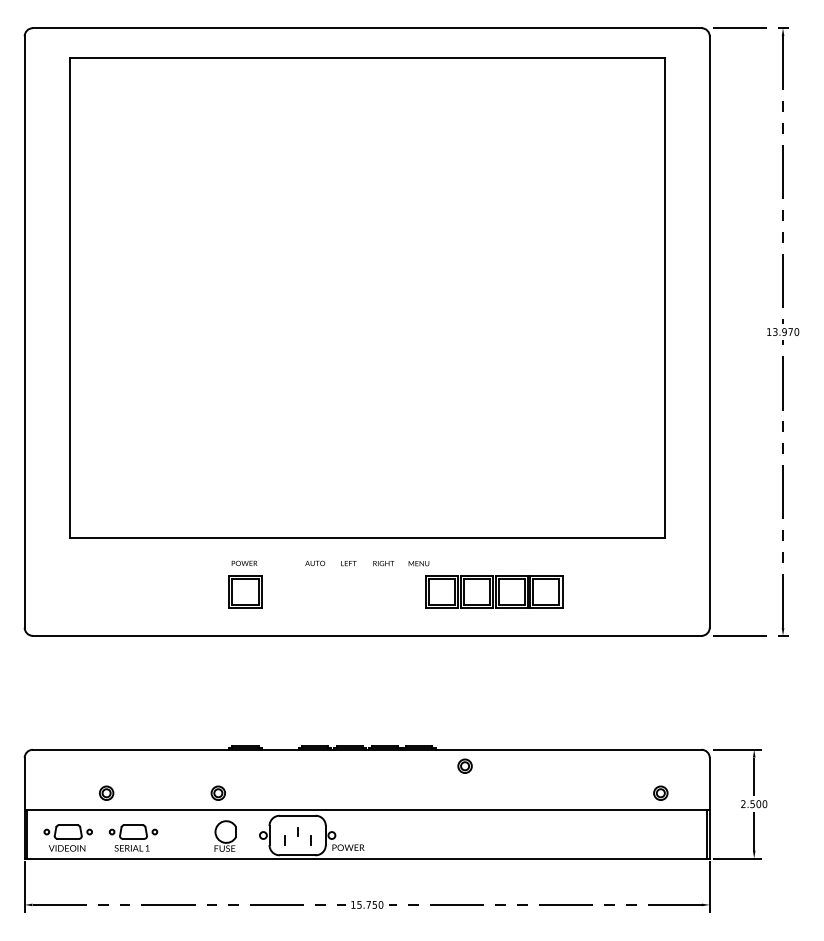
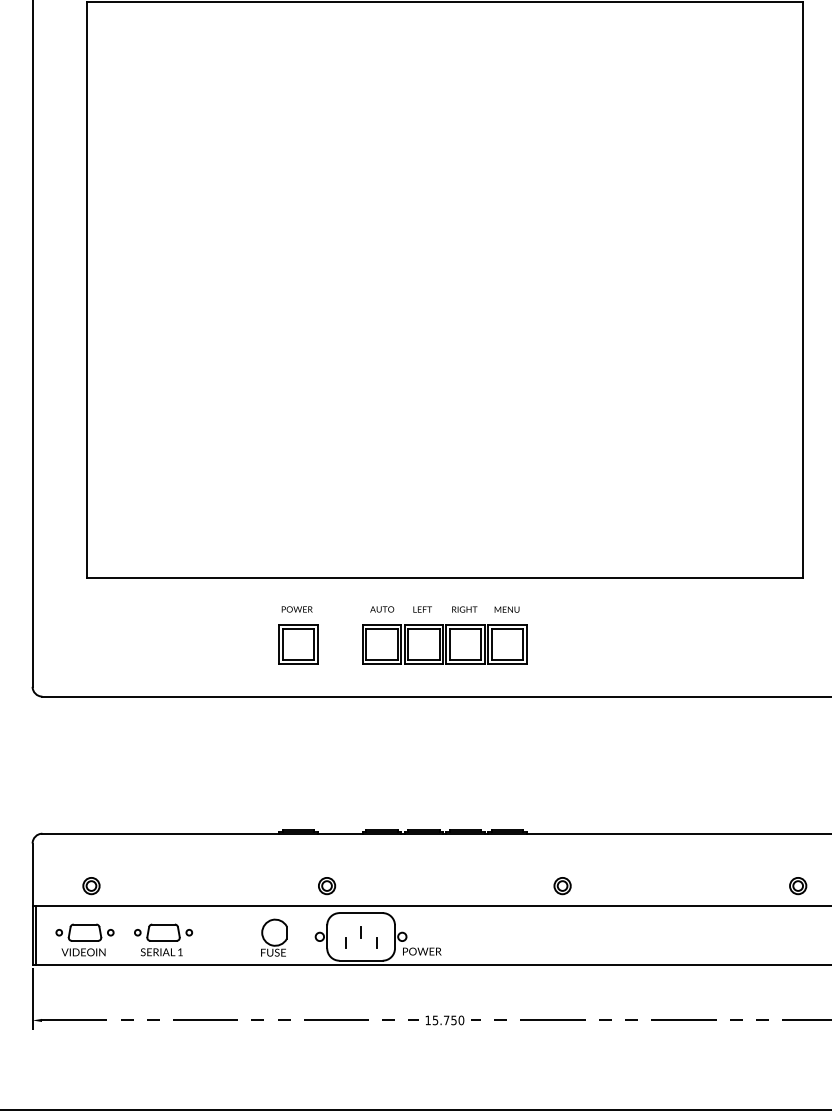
part: (494, 591) -> (445, 643), moved
part: (464, 765) -> (561, 885), moved
part: (106, 792) -> (91, 885), moved
part: (217, 792) -> (326, 885), moved

